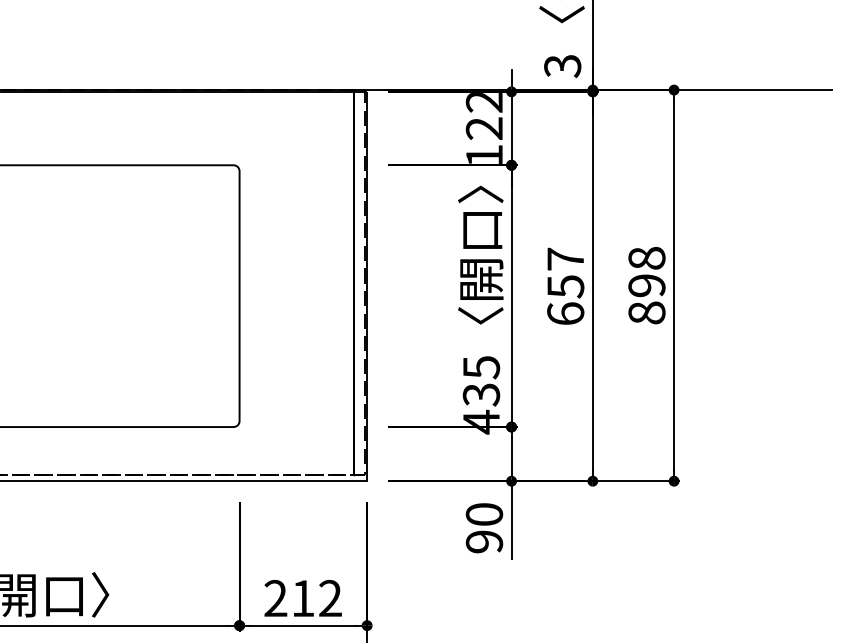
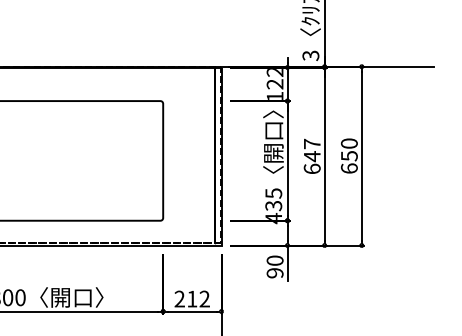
text: (644, 284) -> (348, 155), 898 -> 650
text: (566, 286) -> (312, 156), 657 -> 647

